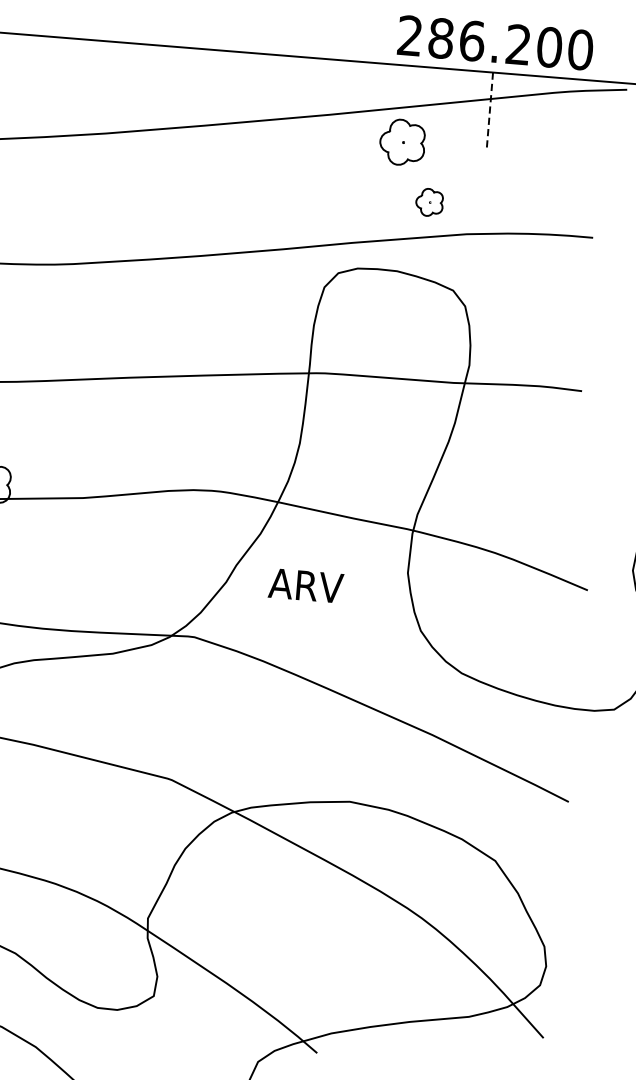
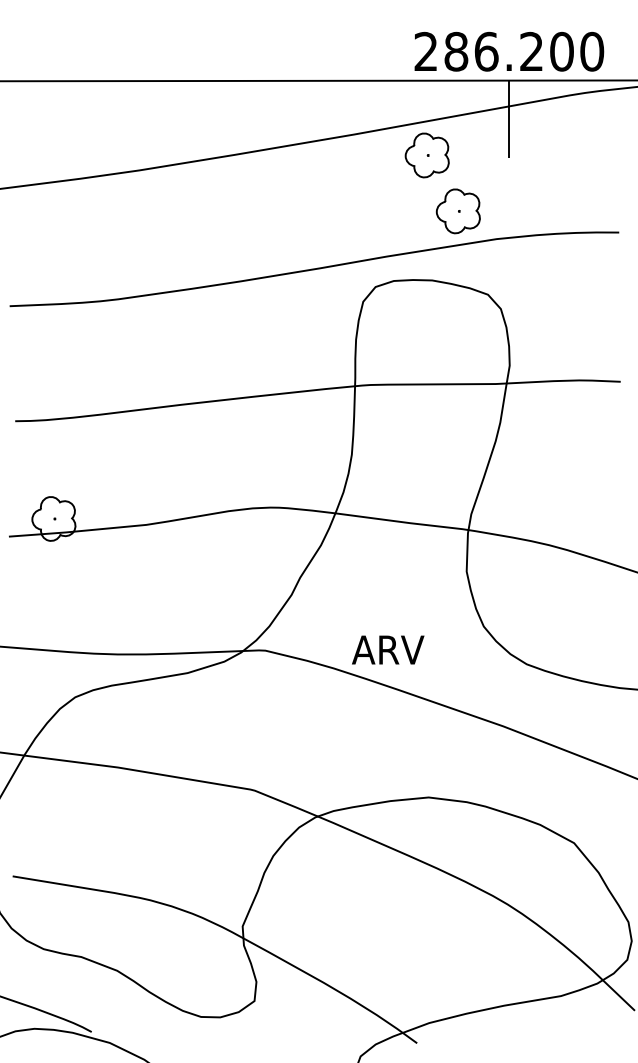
line: (490, 112) -> (509, 119), dashed -> solid
part: (428, 202) -> (457, 211), size x1.67
text: (306, 585) -> (388, 649), moved

